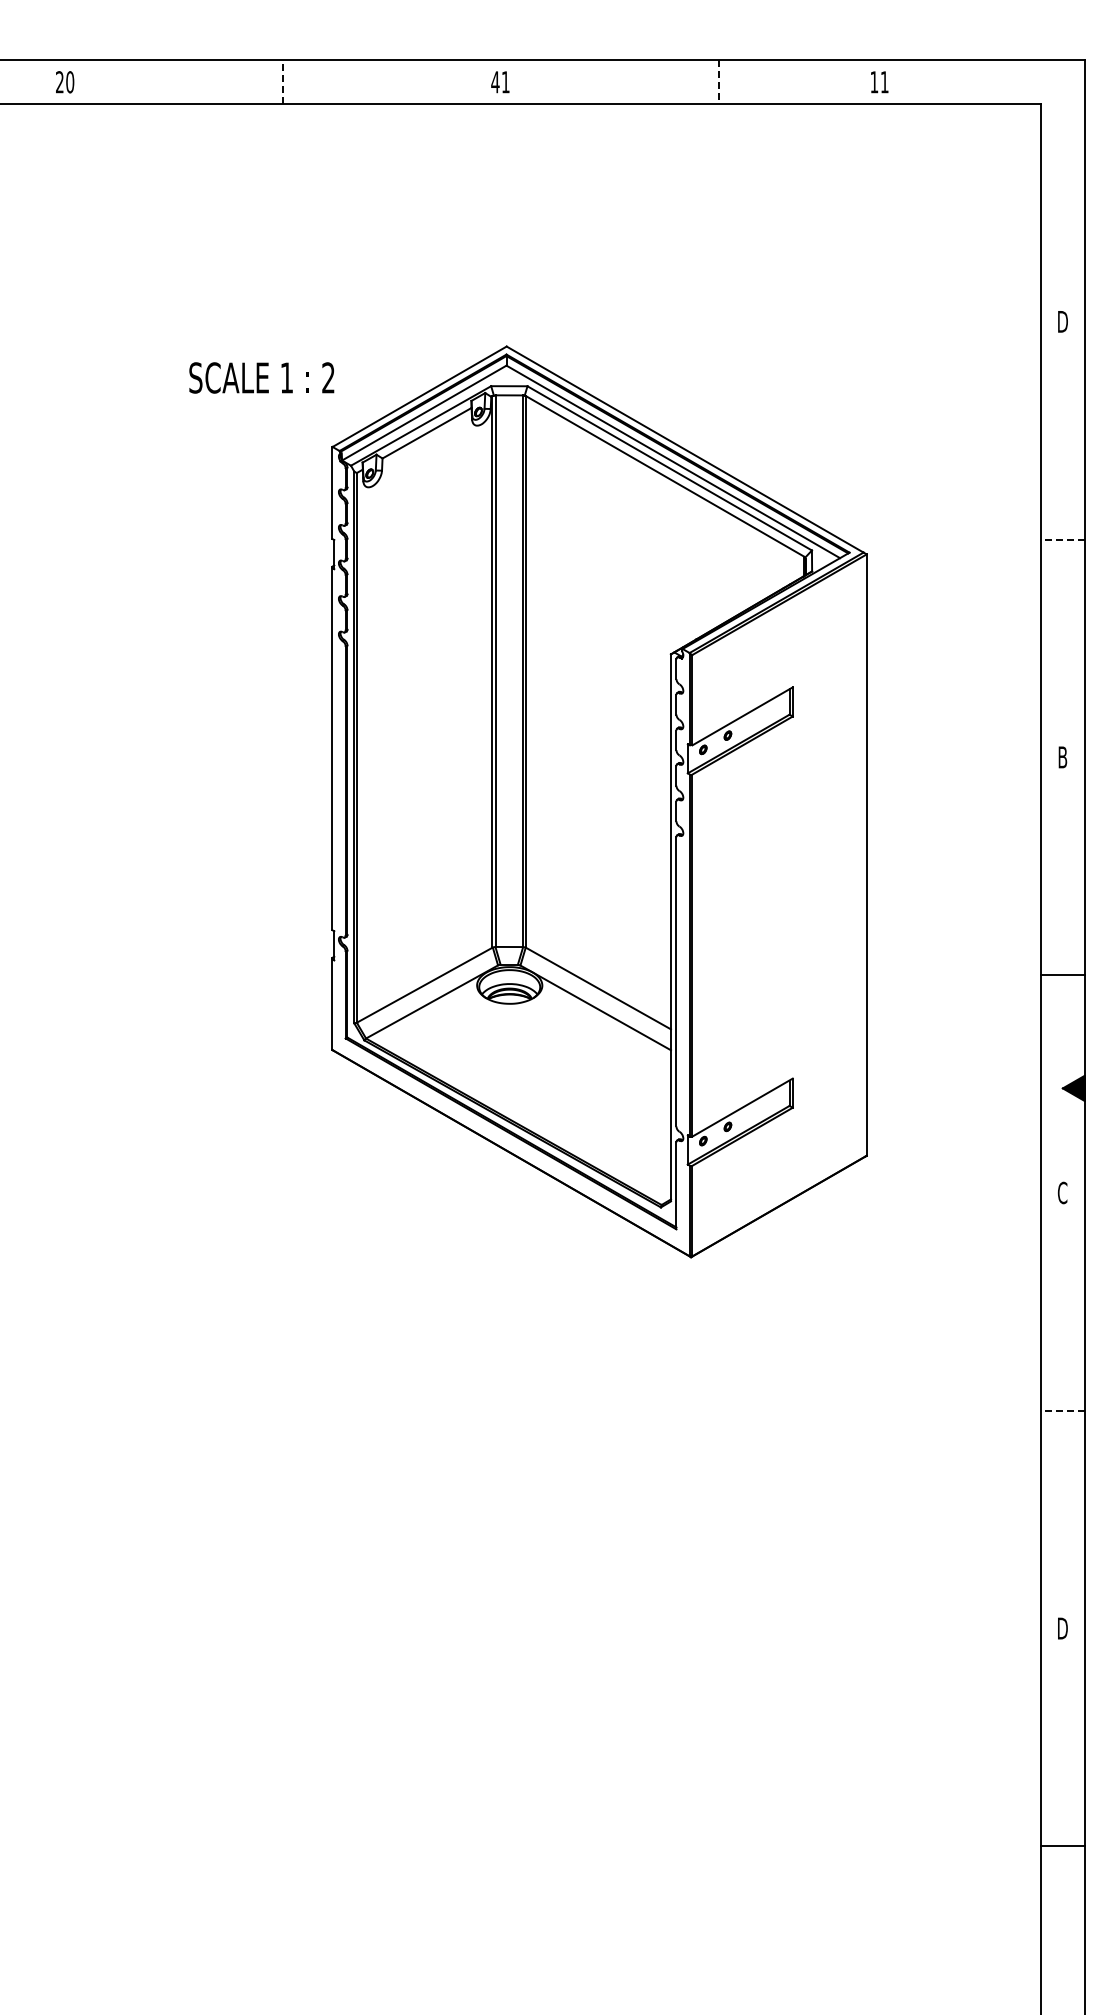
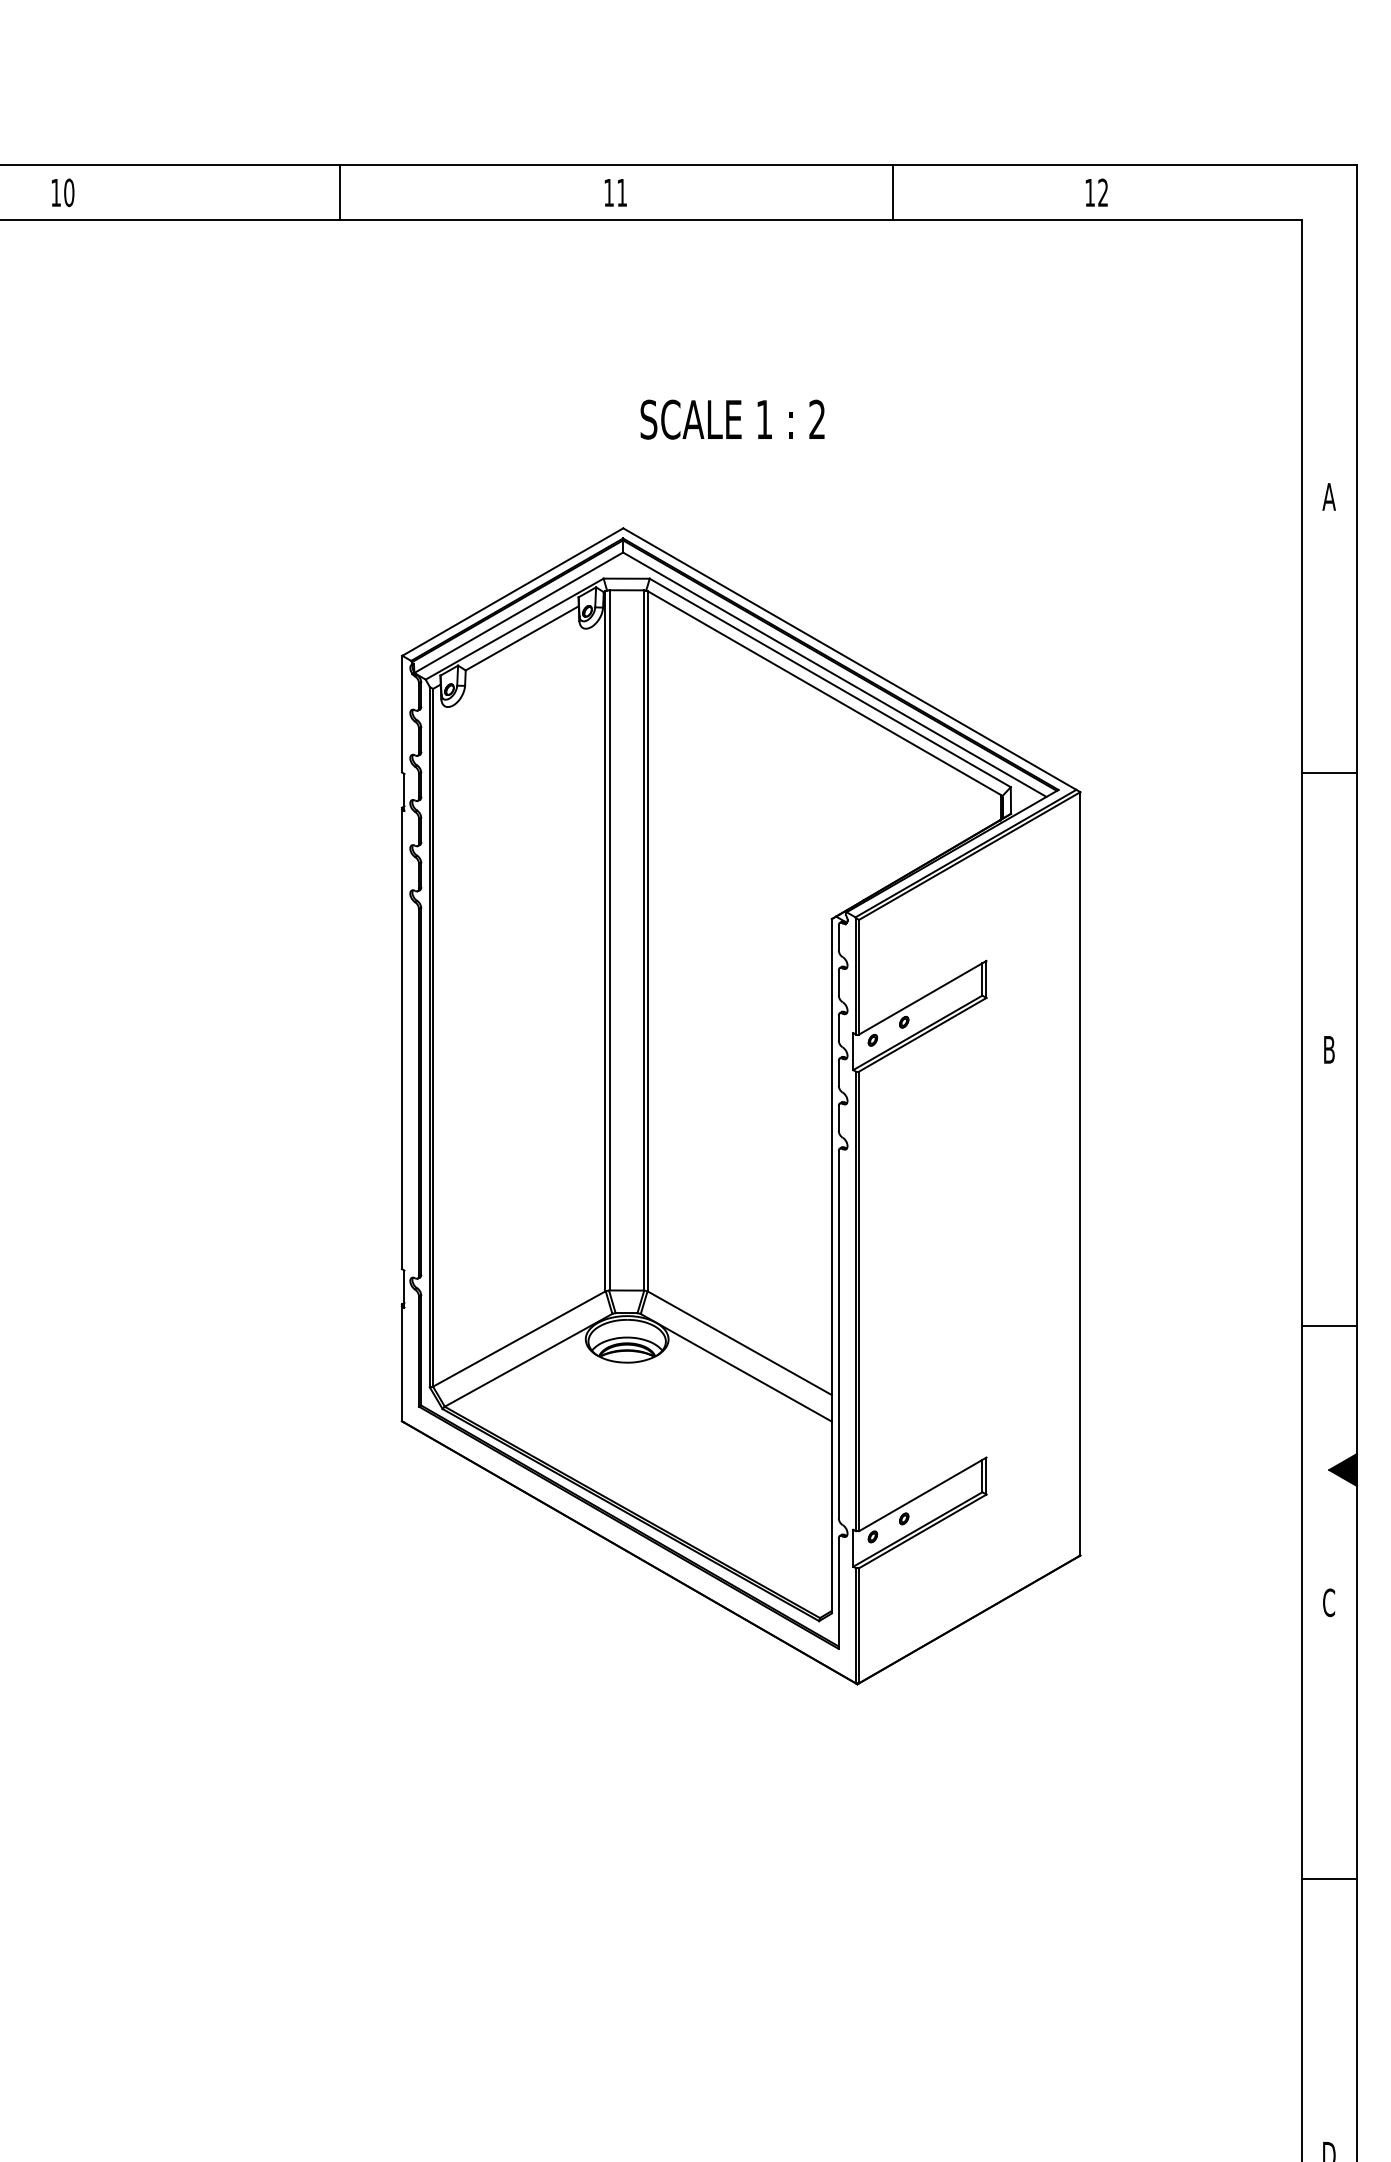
text: (59, 82) -> (55, 193), 20 -> 10
line: (283, 82) -> (340, 193), dashed -> solid
text: (495, 82) -> (609, 193), 41 -> 11
line: (718, 82) -> (892, 193), dashed -> solid
text: (884, 82) -> (1102, 193), 11 -> 12
text: (1062, 321) -> (1328, 496), D -> A
text: (261, 377) -> (732, 419), moved
line: (1062, 539) -> (1328, 773), dashed -> solid
line: (1062, 1410) -> (1328, 1878), dashed -> solid

